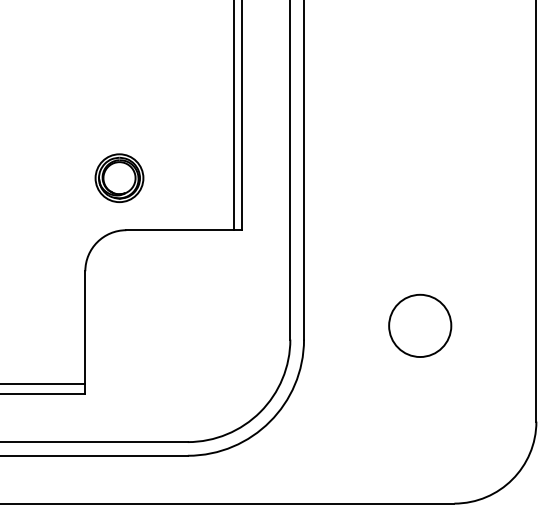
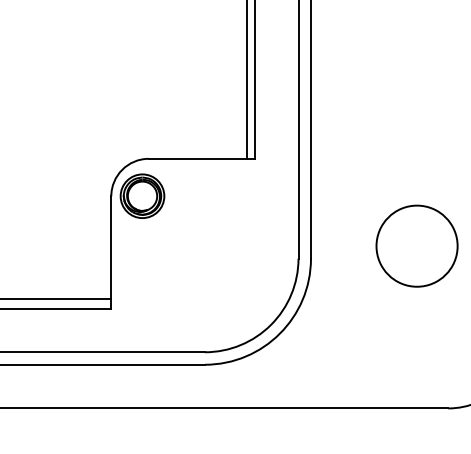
part: (119, 177) -> (142, 195), moved
circle: (419, 325) -> (416, 245), size x1.43

